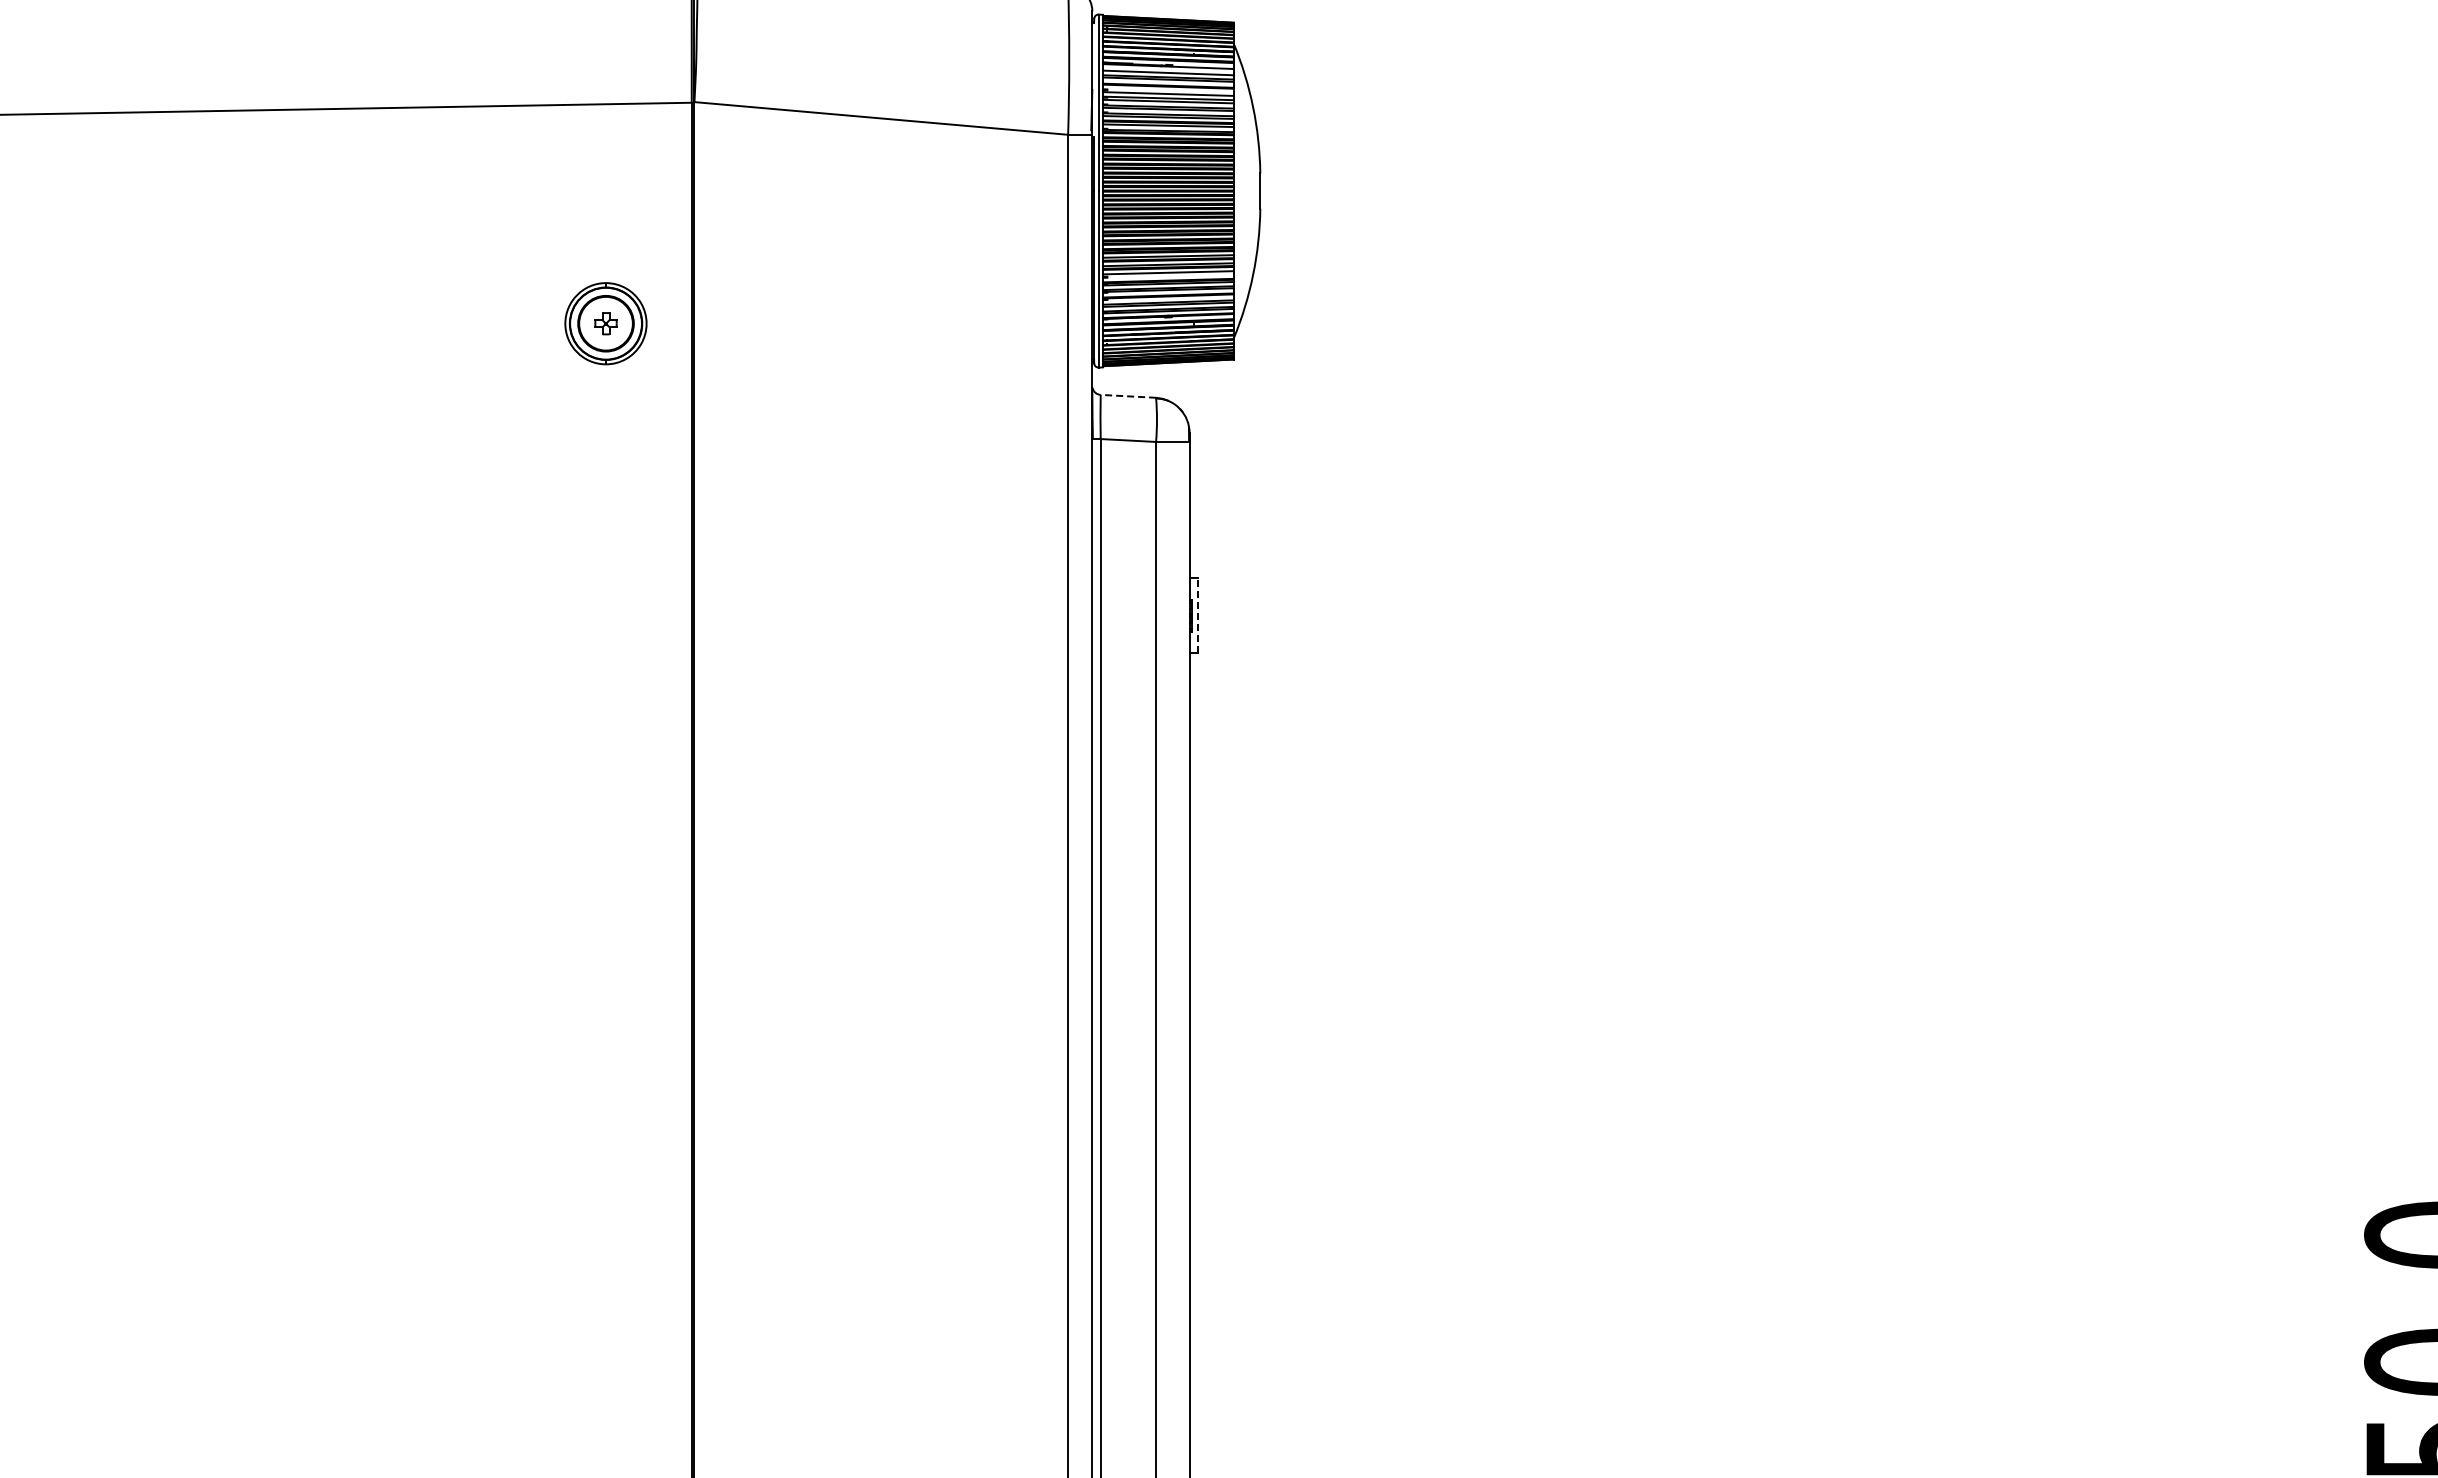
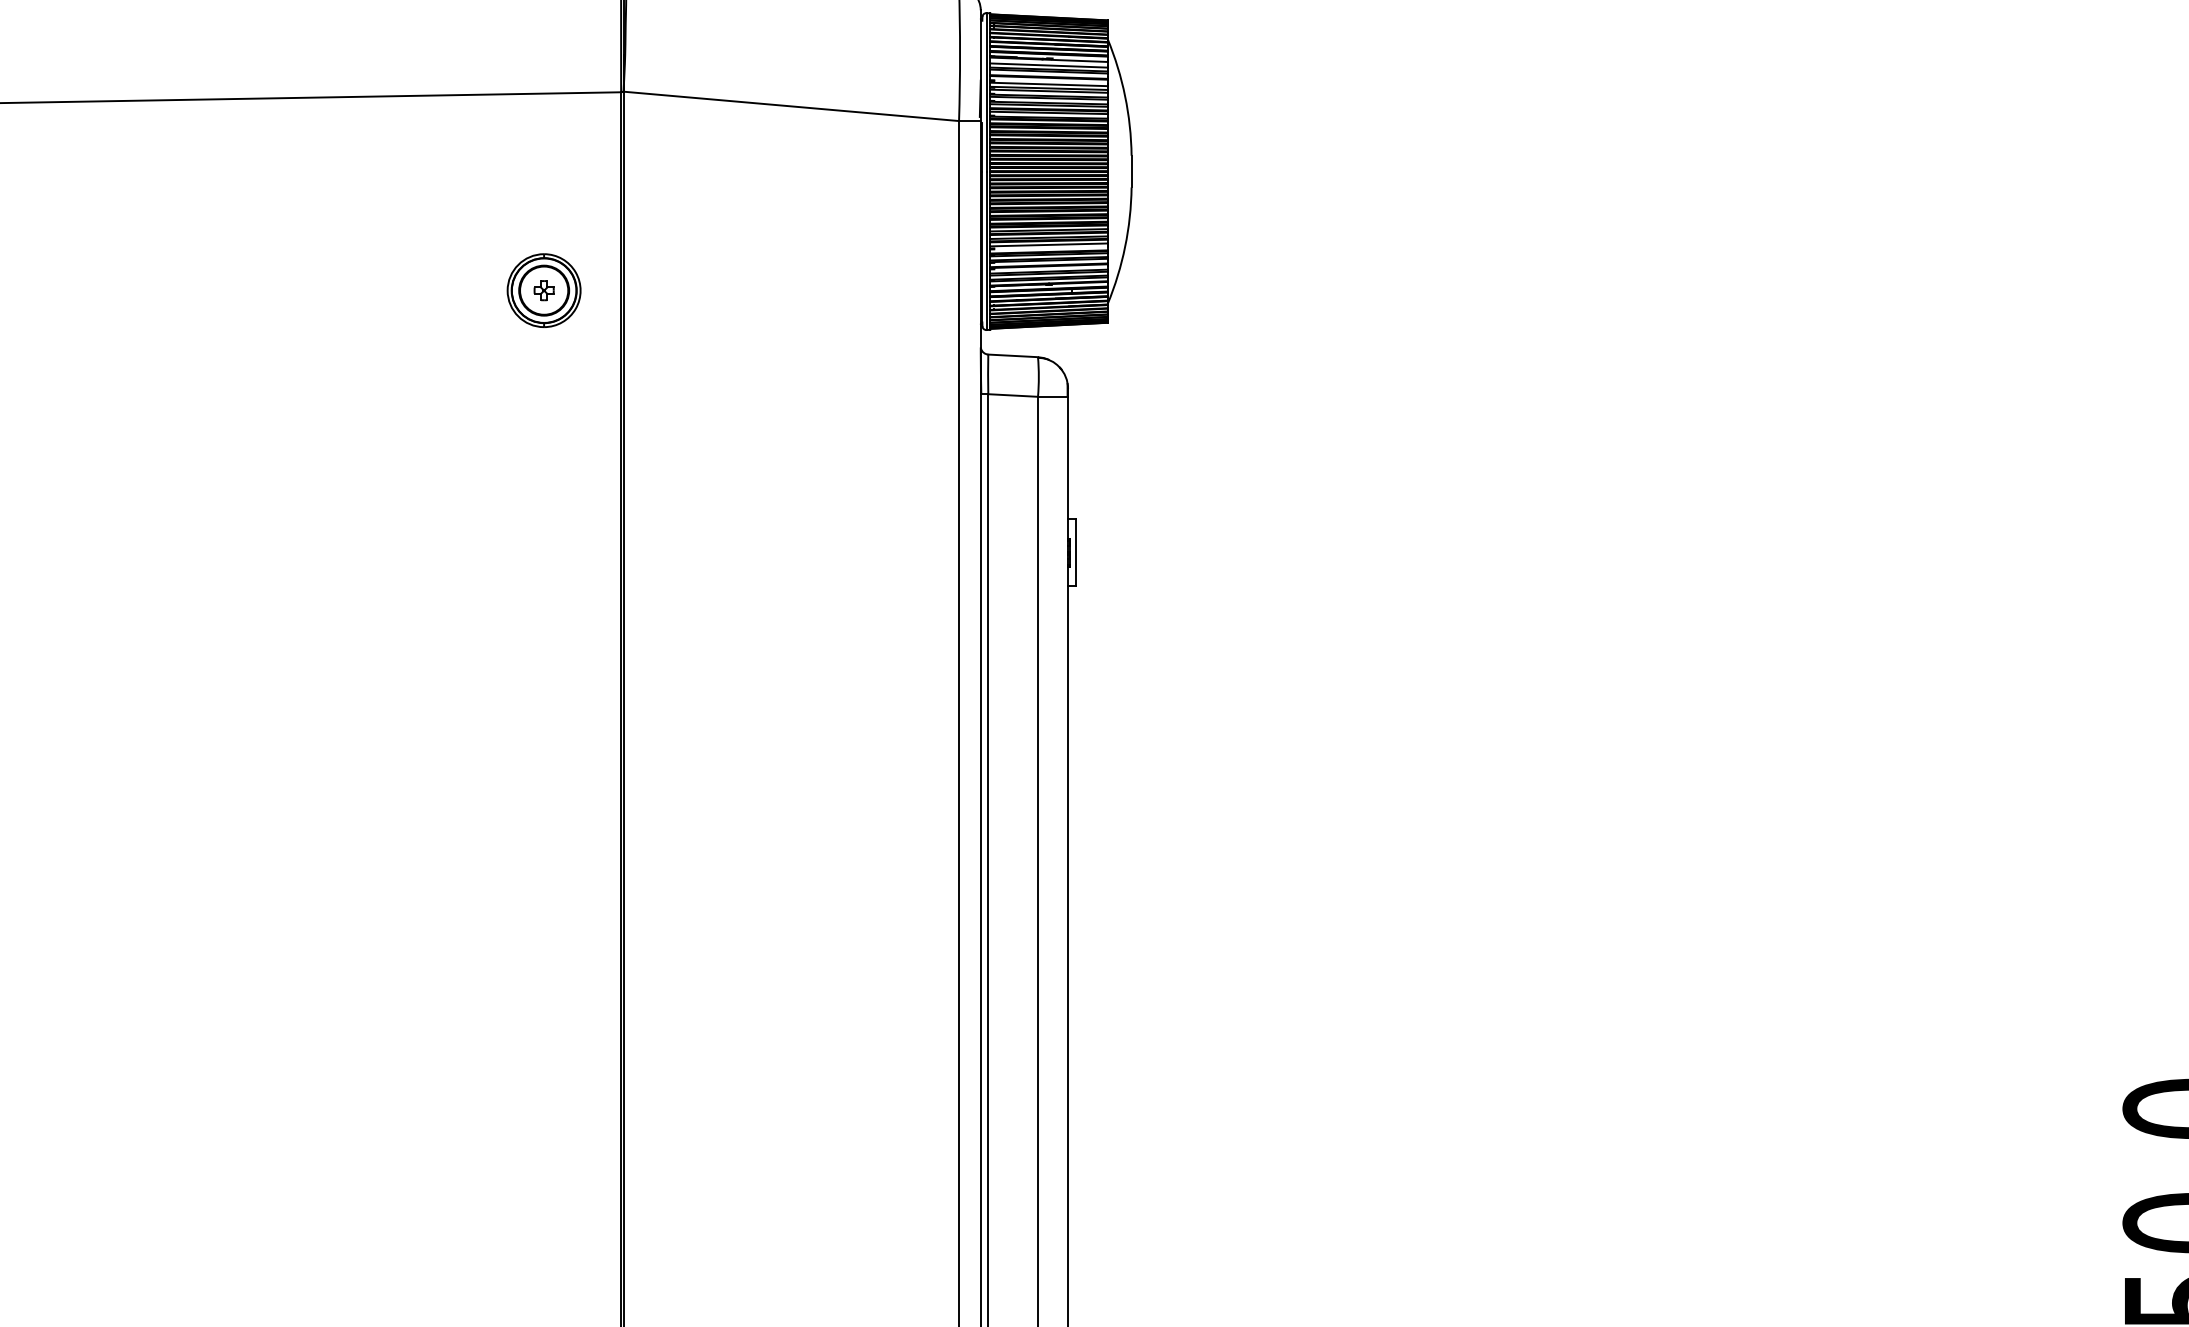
line: (1128, 396) -> (1013, 356), dashed -> solid
line: (1198, 615) -> (1076, 552), dashed -> solid

